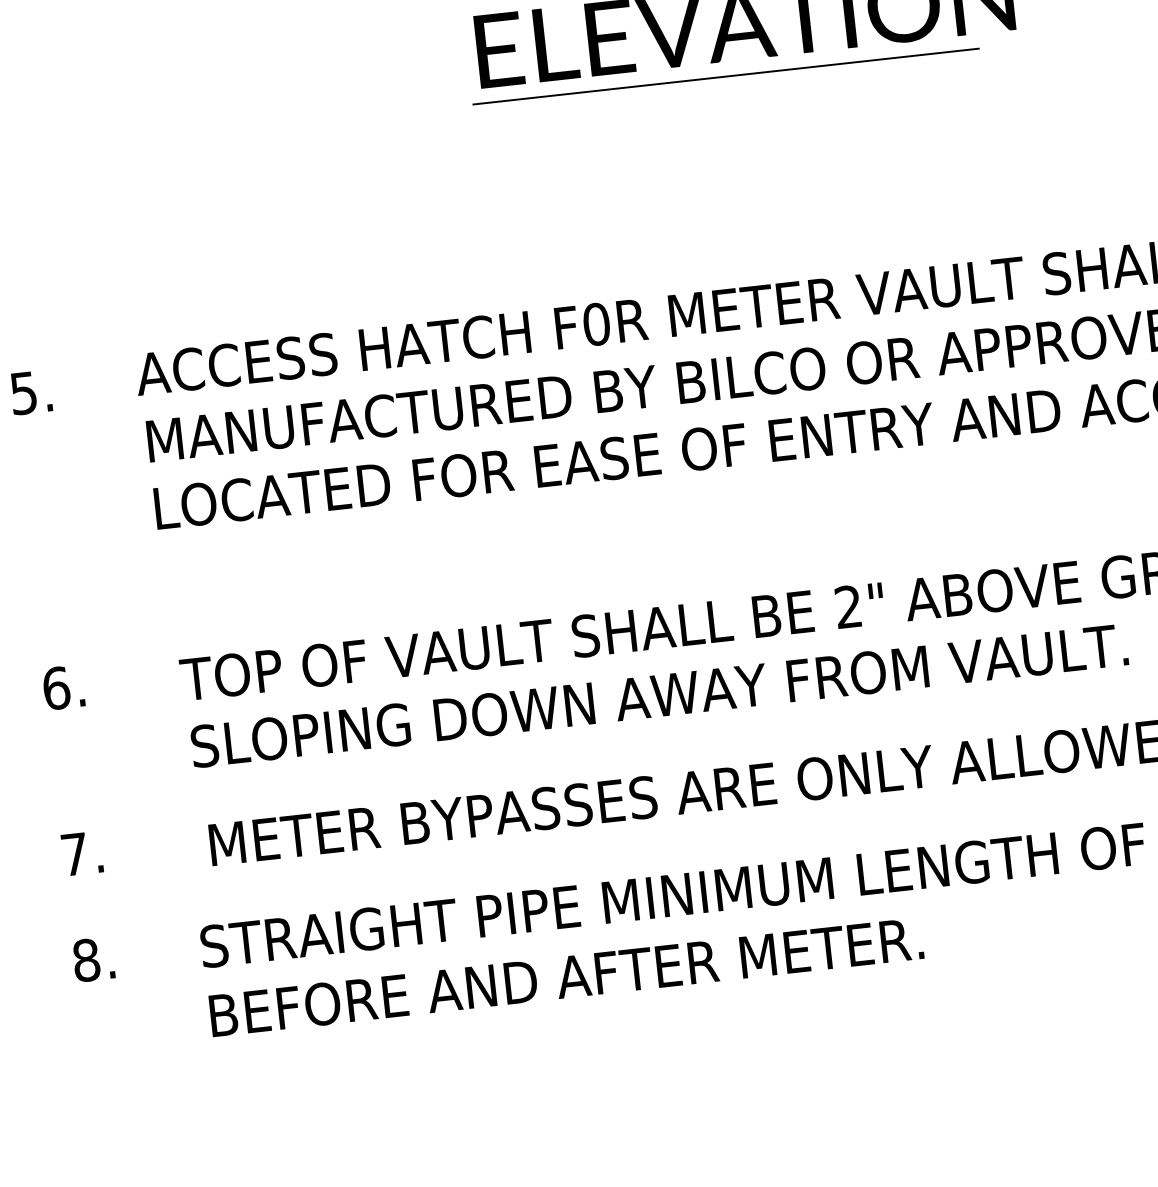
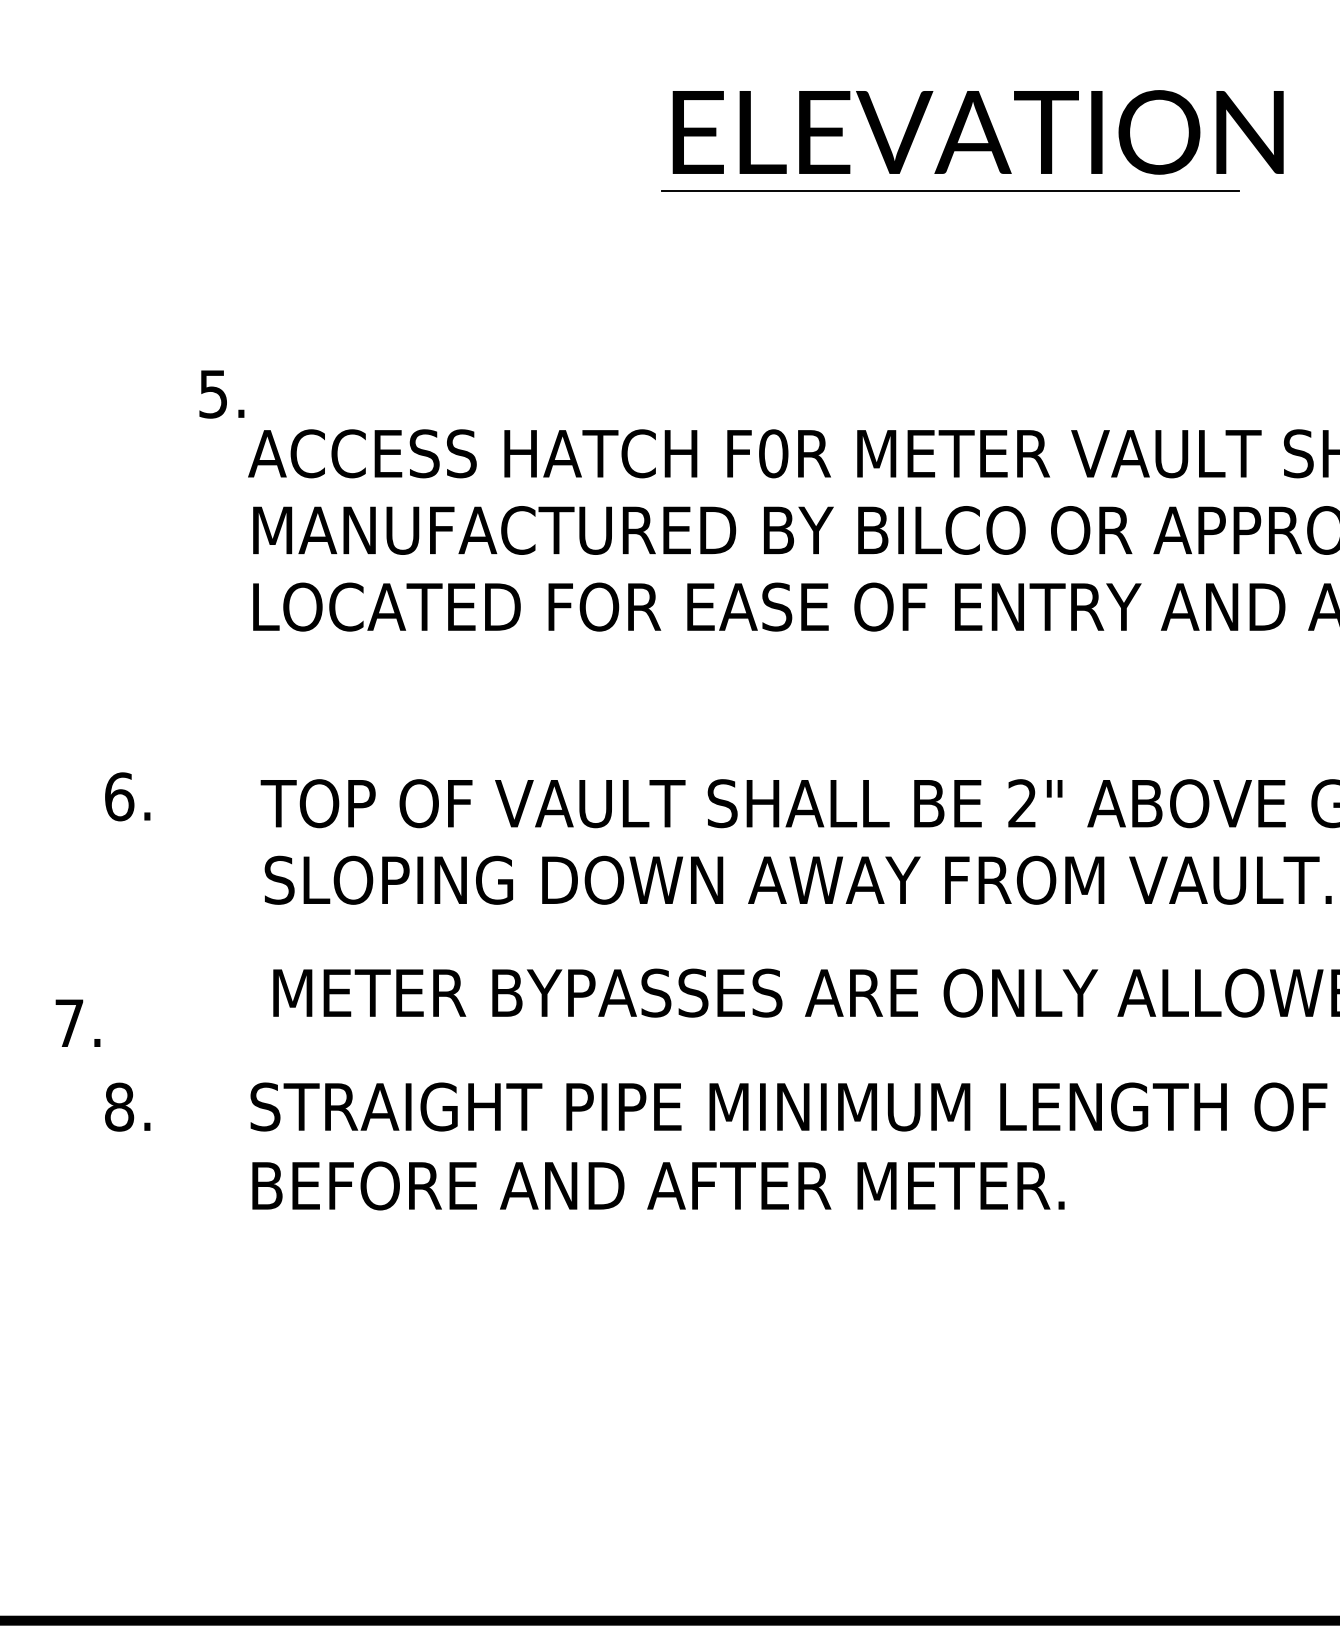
text: (30, 392) -> (221, 394), moved
text: (81, 852) -> (77, 1022), moved

